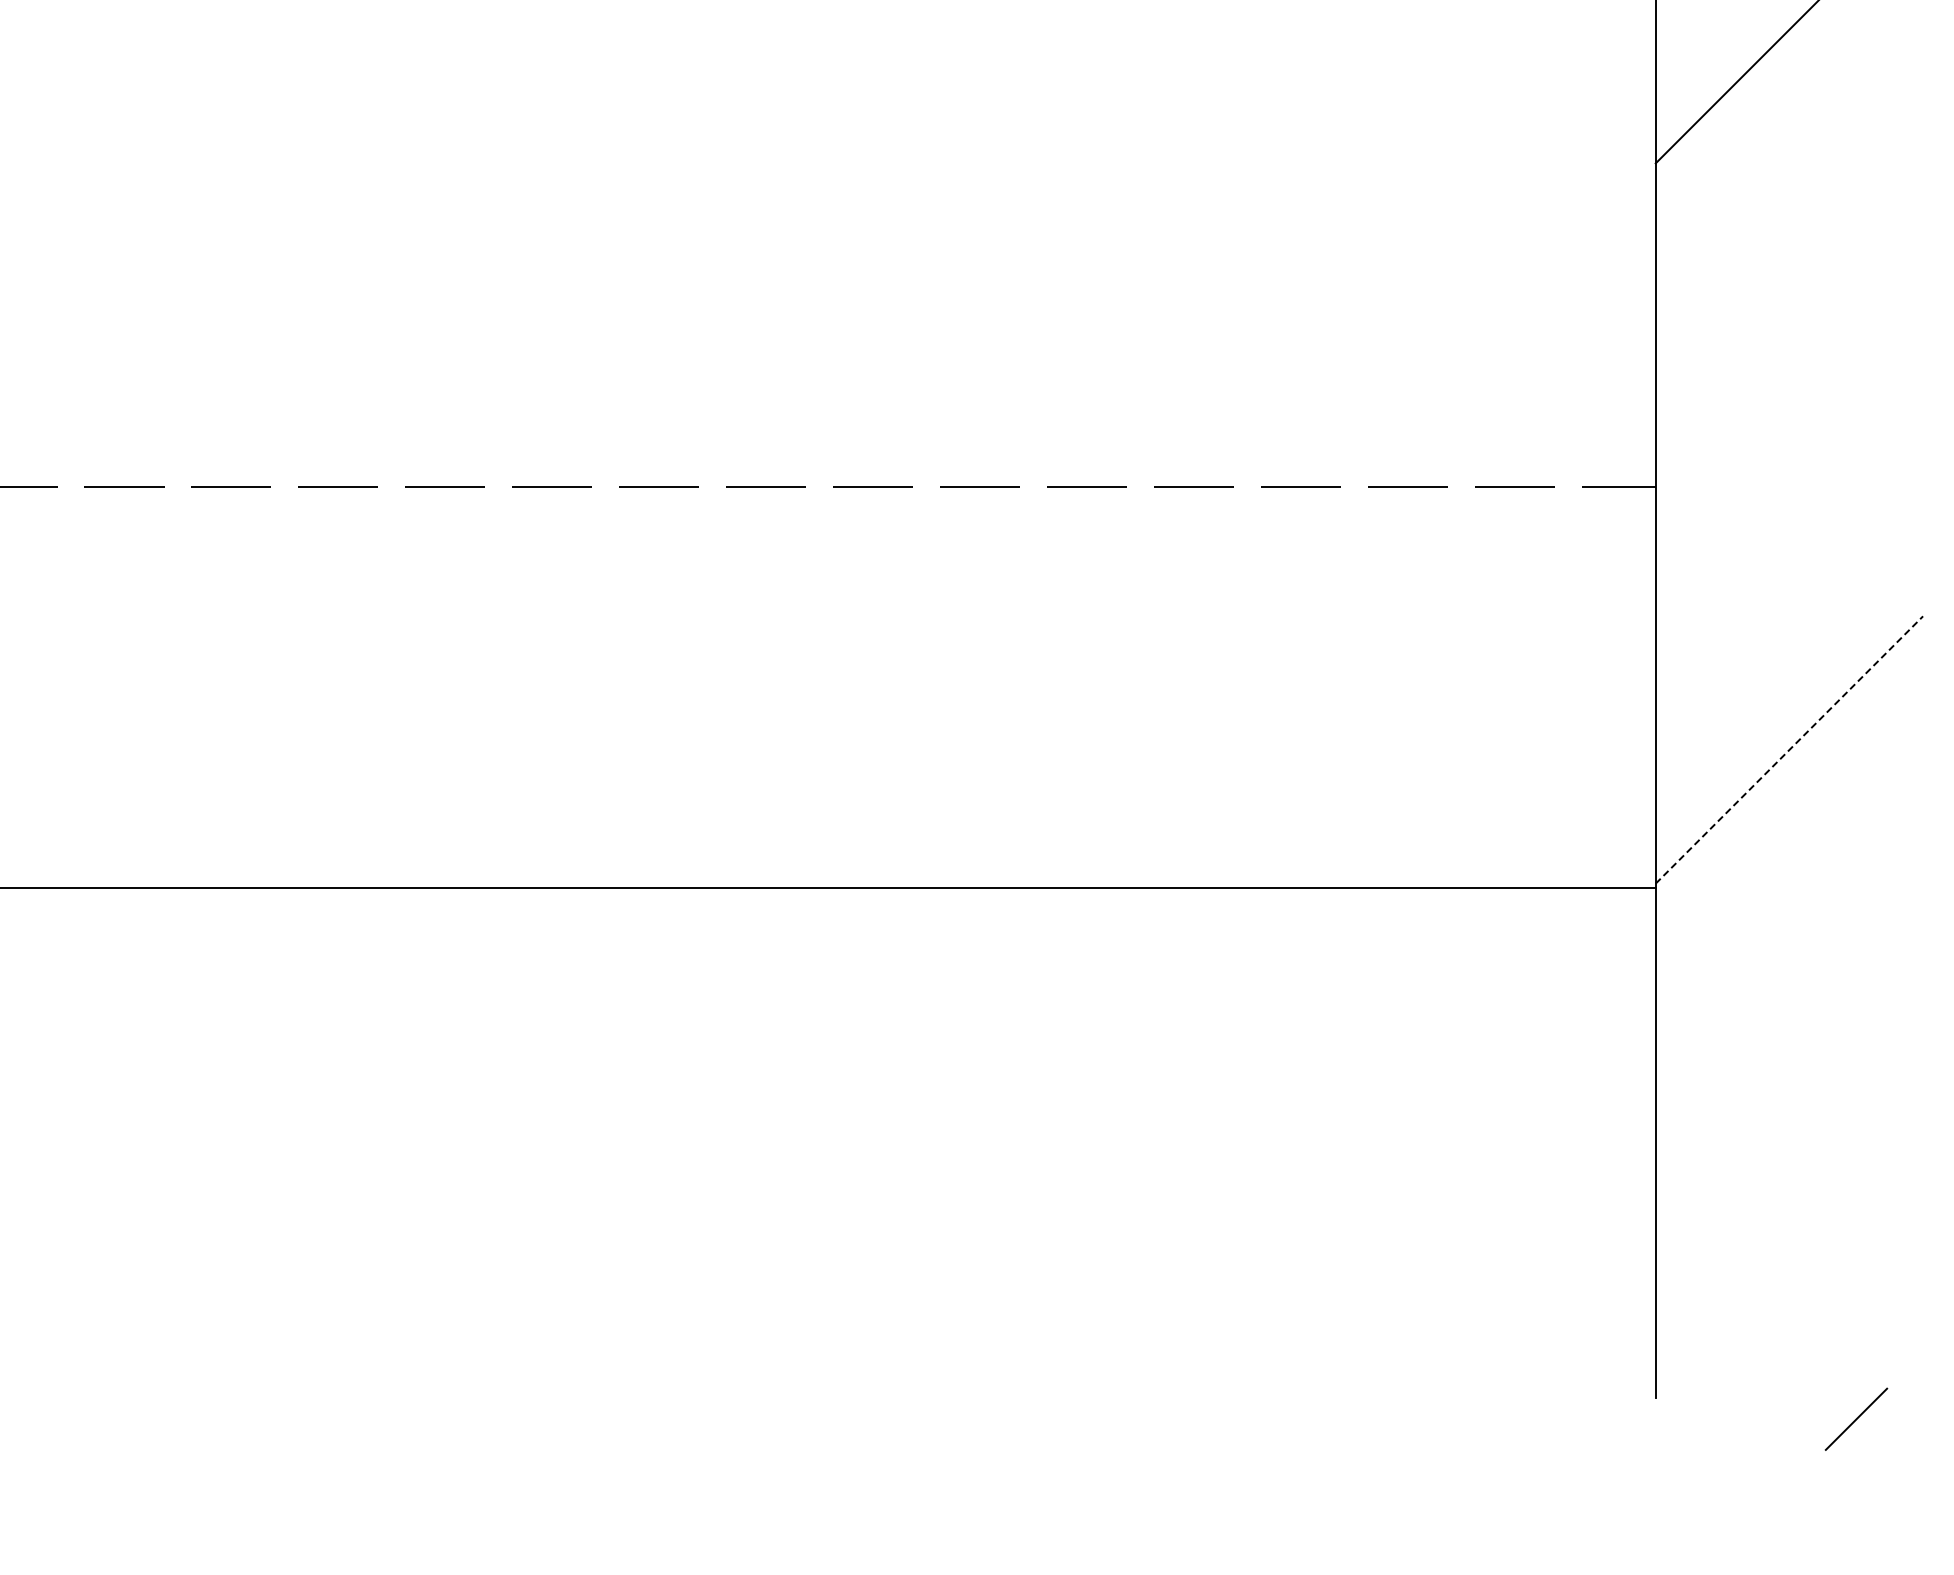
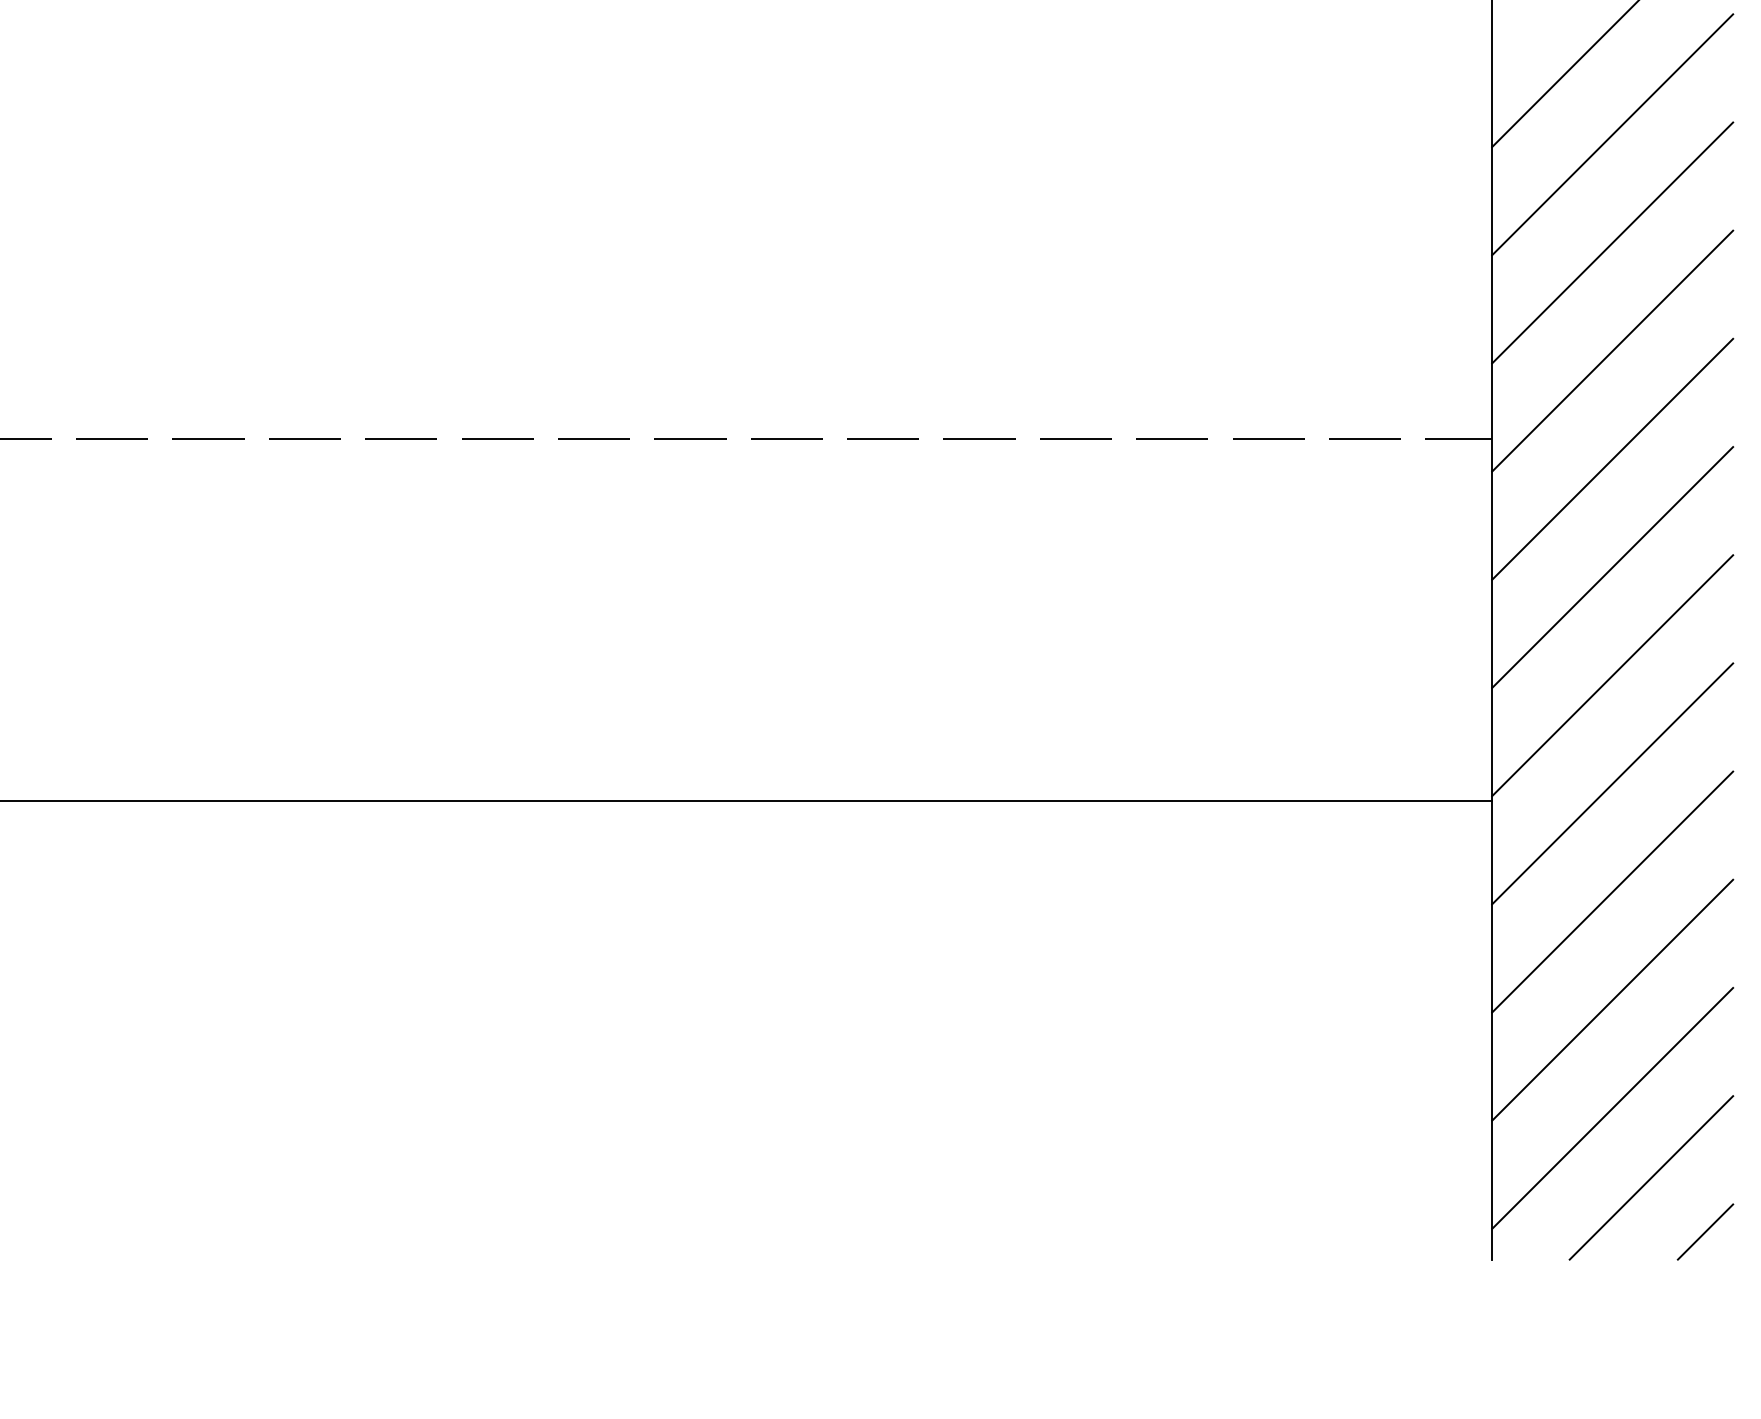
line: (1789, 149) -> (1612, 134), added
line: (1789, 269) -> (1612, 242), added
line: (1789, 389) -> (1612, 350), added
line: (1789, 509) -> (1612, 458), added
line: (1789, 629) -> (1612, 567), added
line: (1789, 749) -> (1612, 675), dashed -> solid
line: (1789, 869) -> (1612, 783), added
line: (1789, 989) -> (1612, 891), added
line: (1789, 1109) -> (1612, 999), added
line: (1789, 1229) -> (1612, 1107), added
line: (1832, 1306) -> (1651, 1177), added
line: (1856, 1418) -> (1705, 1231), moved

